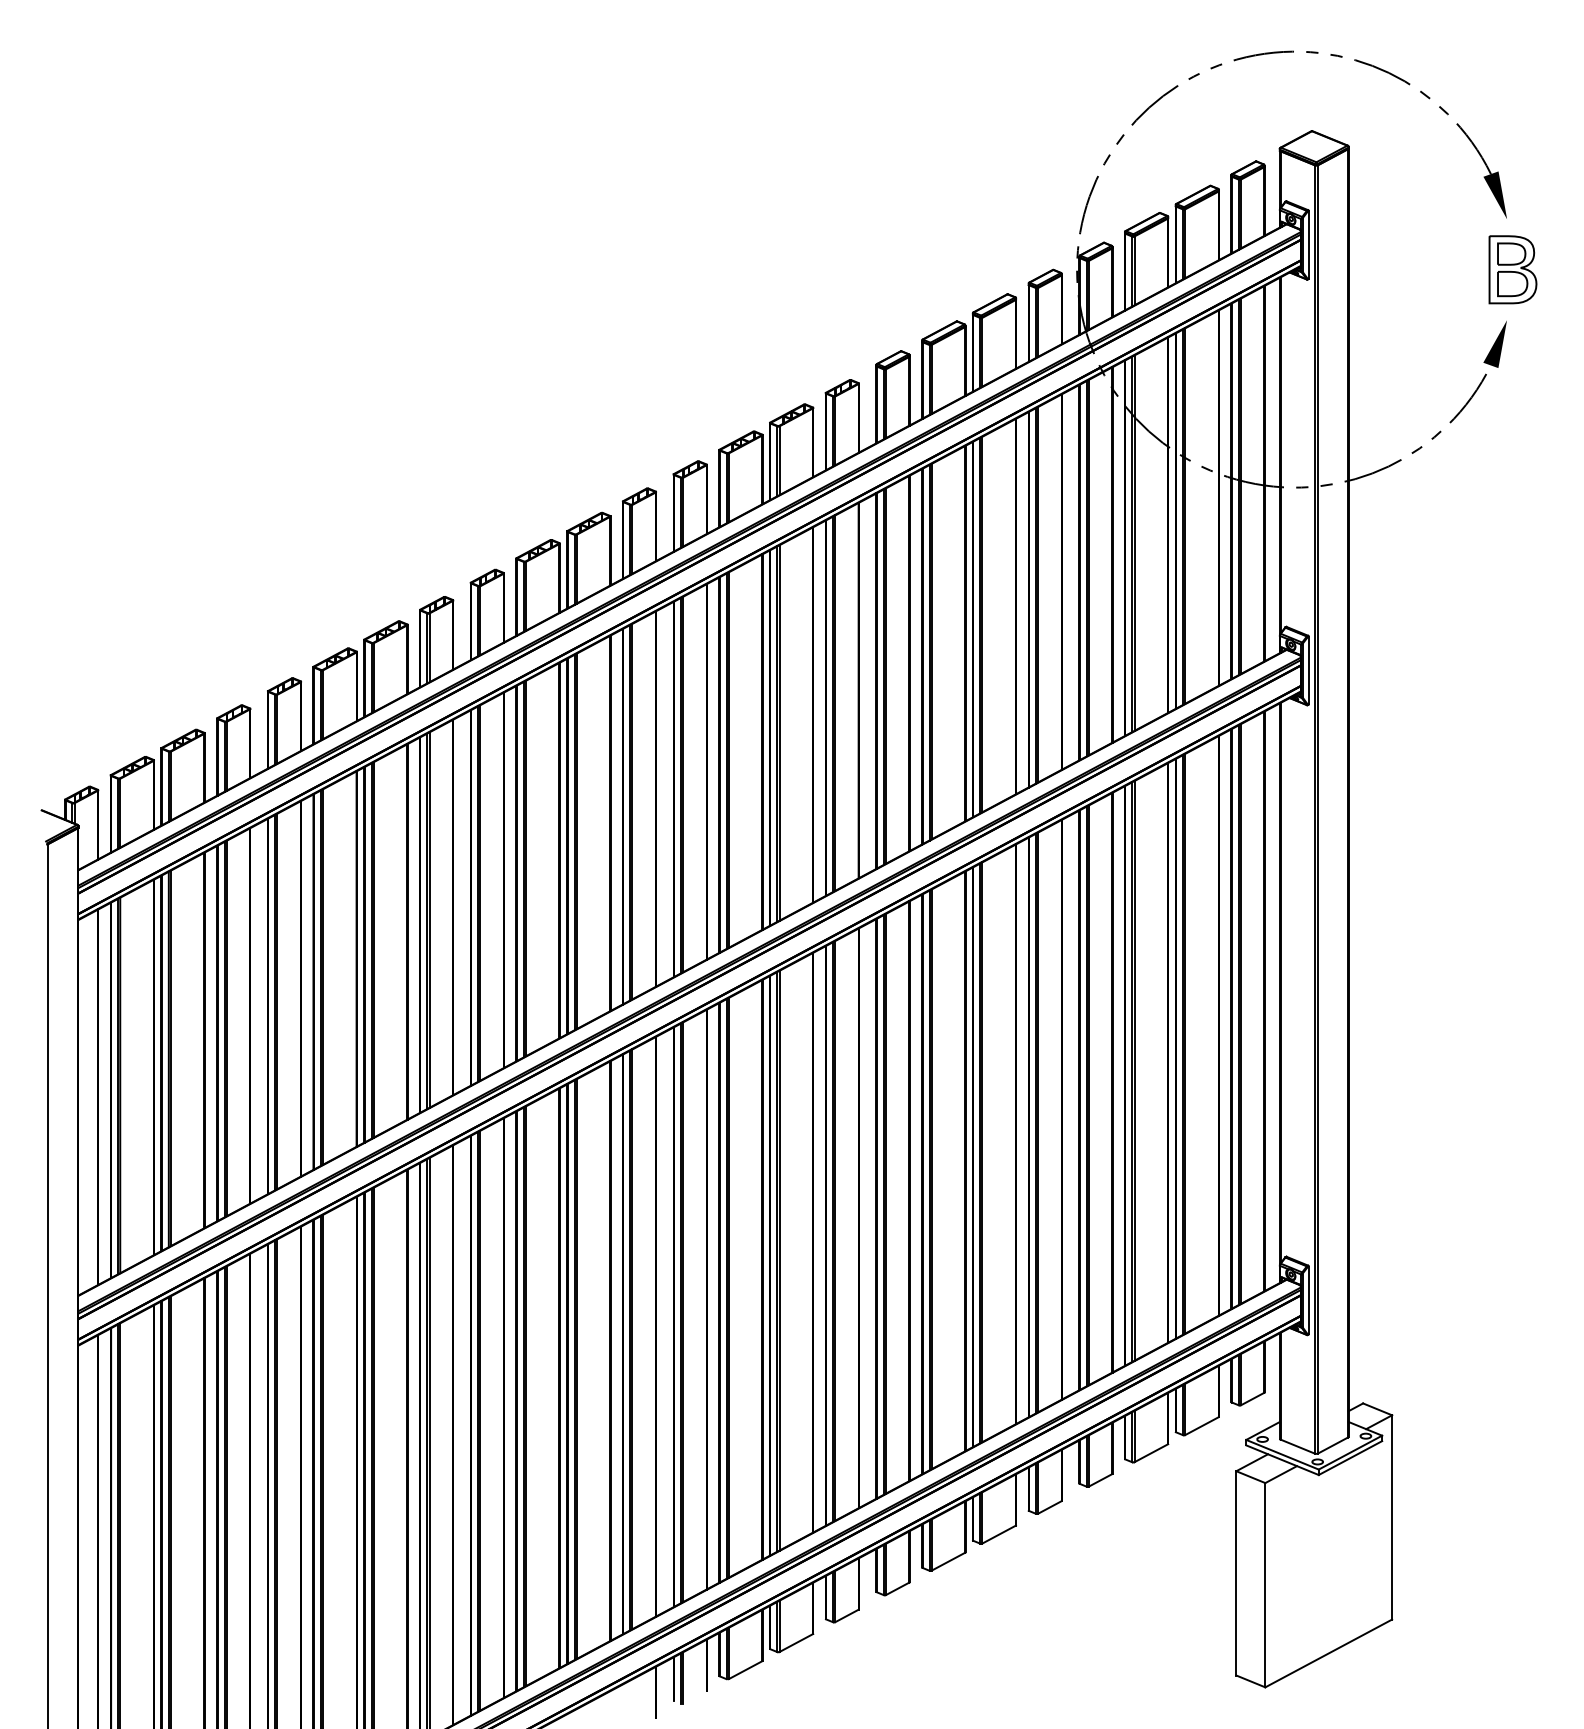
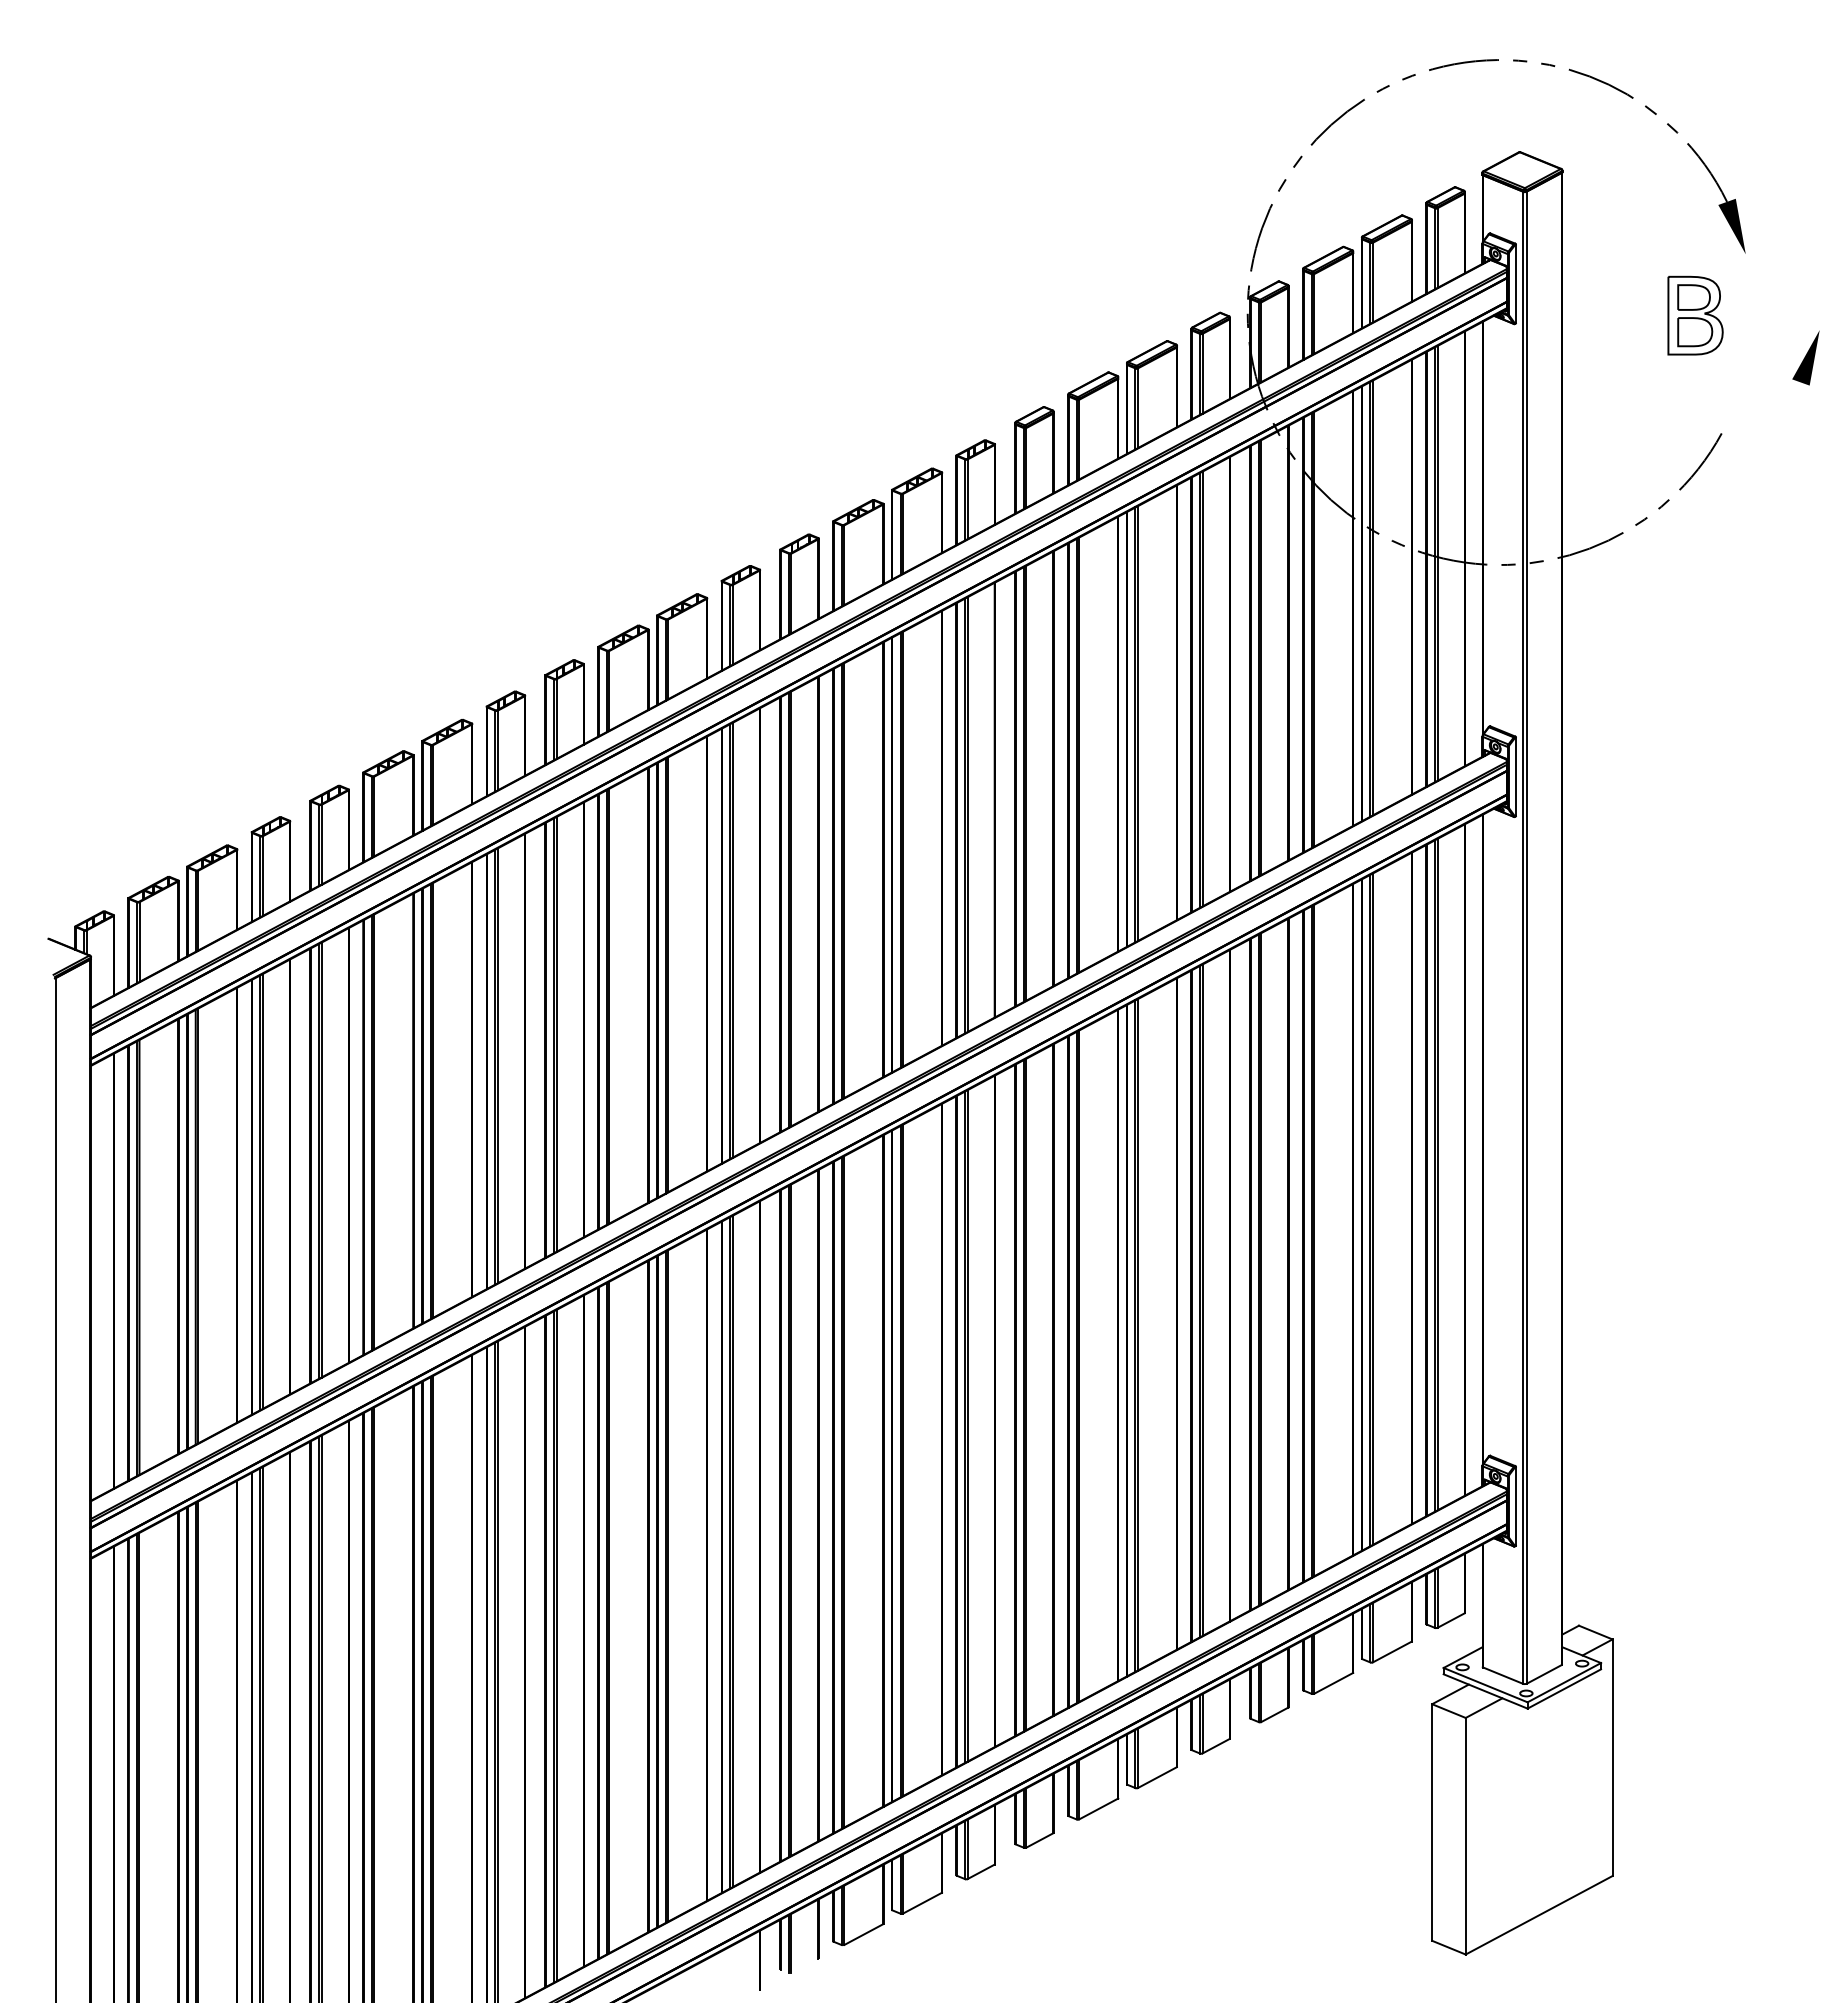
part: (1512, 269) -> (1695, 315), moved
part: (1494, 343) -> (1805, 357), moved

